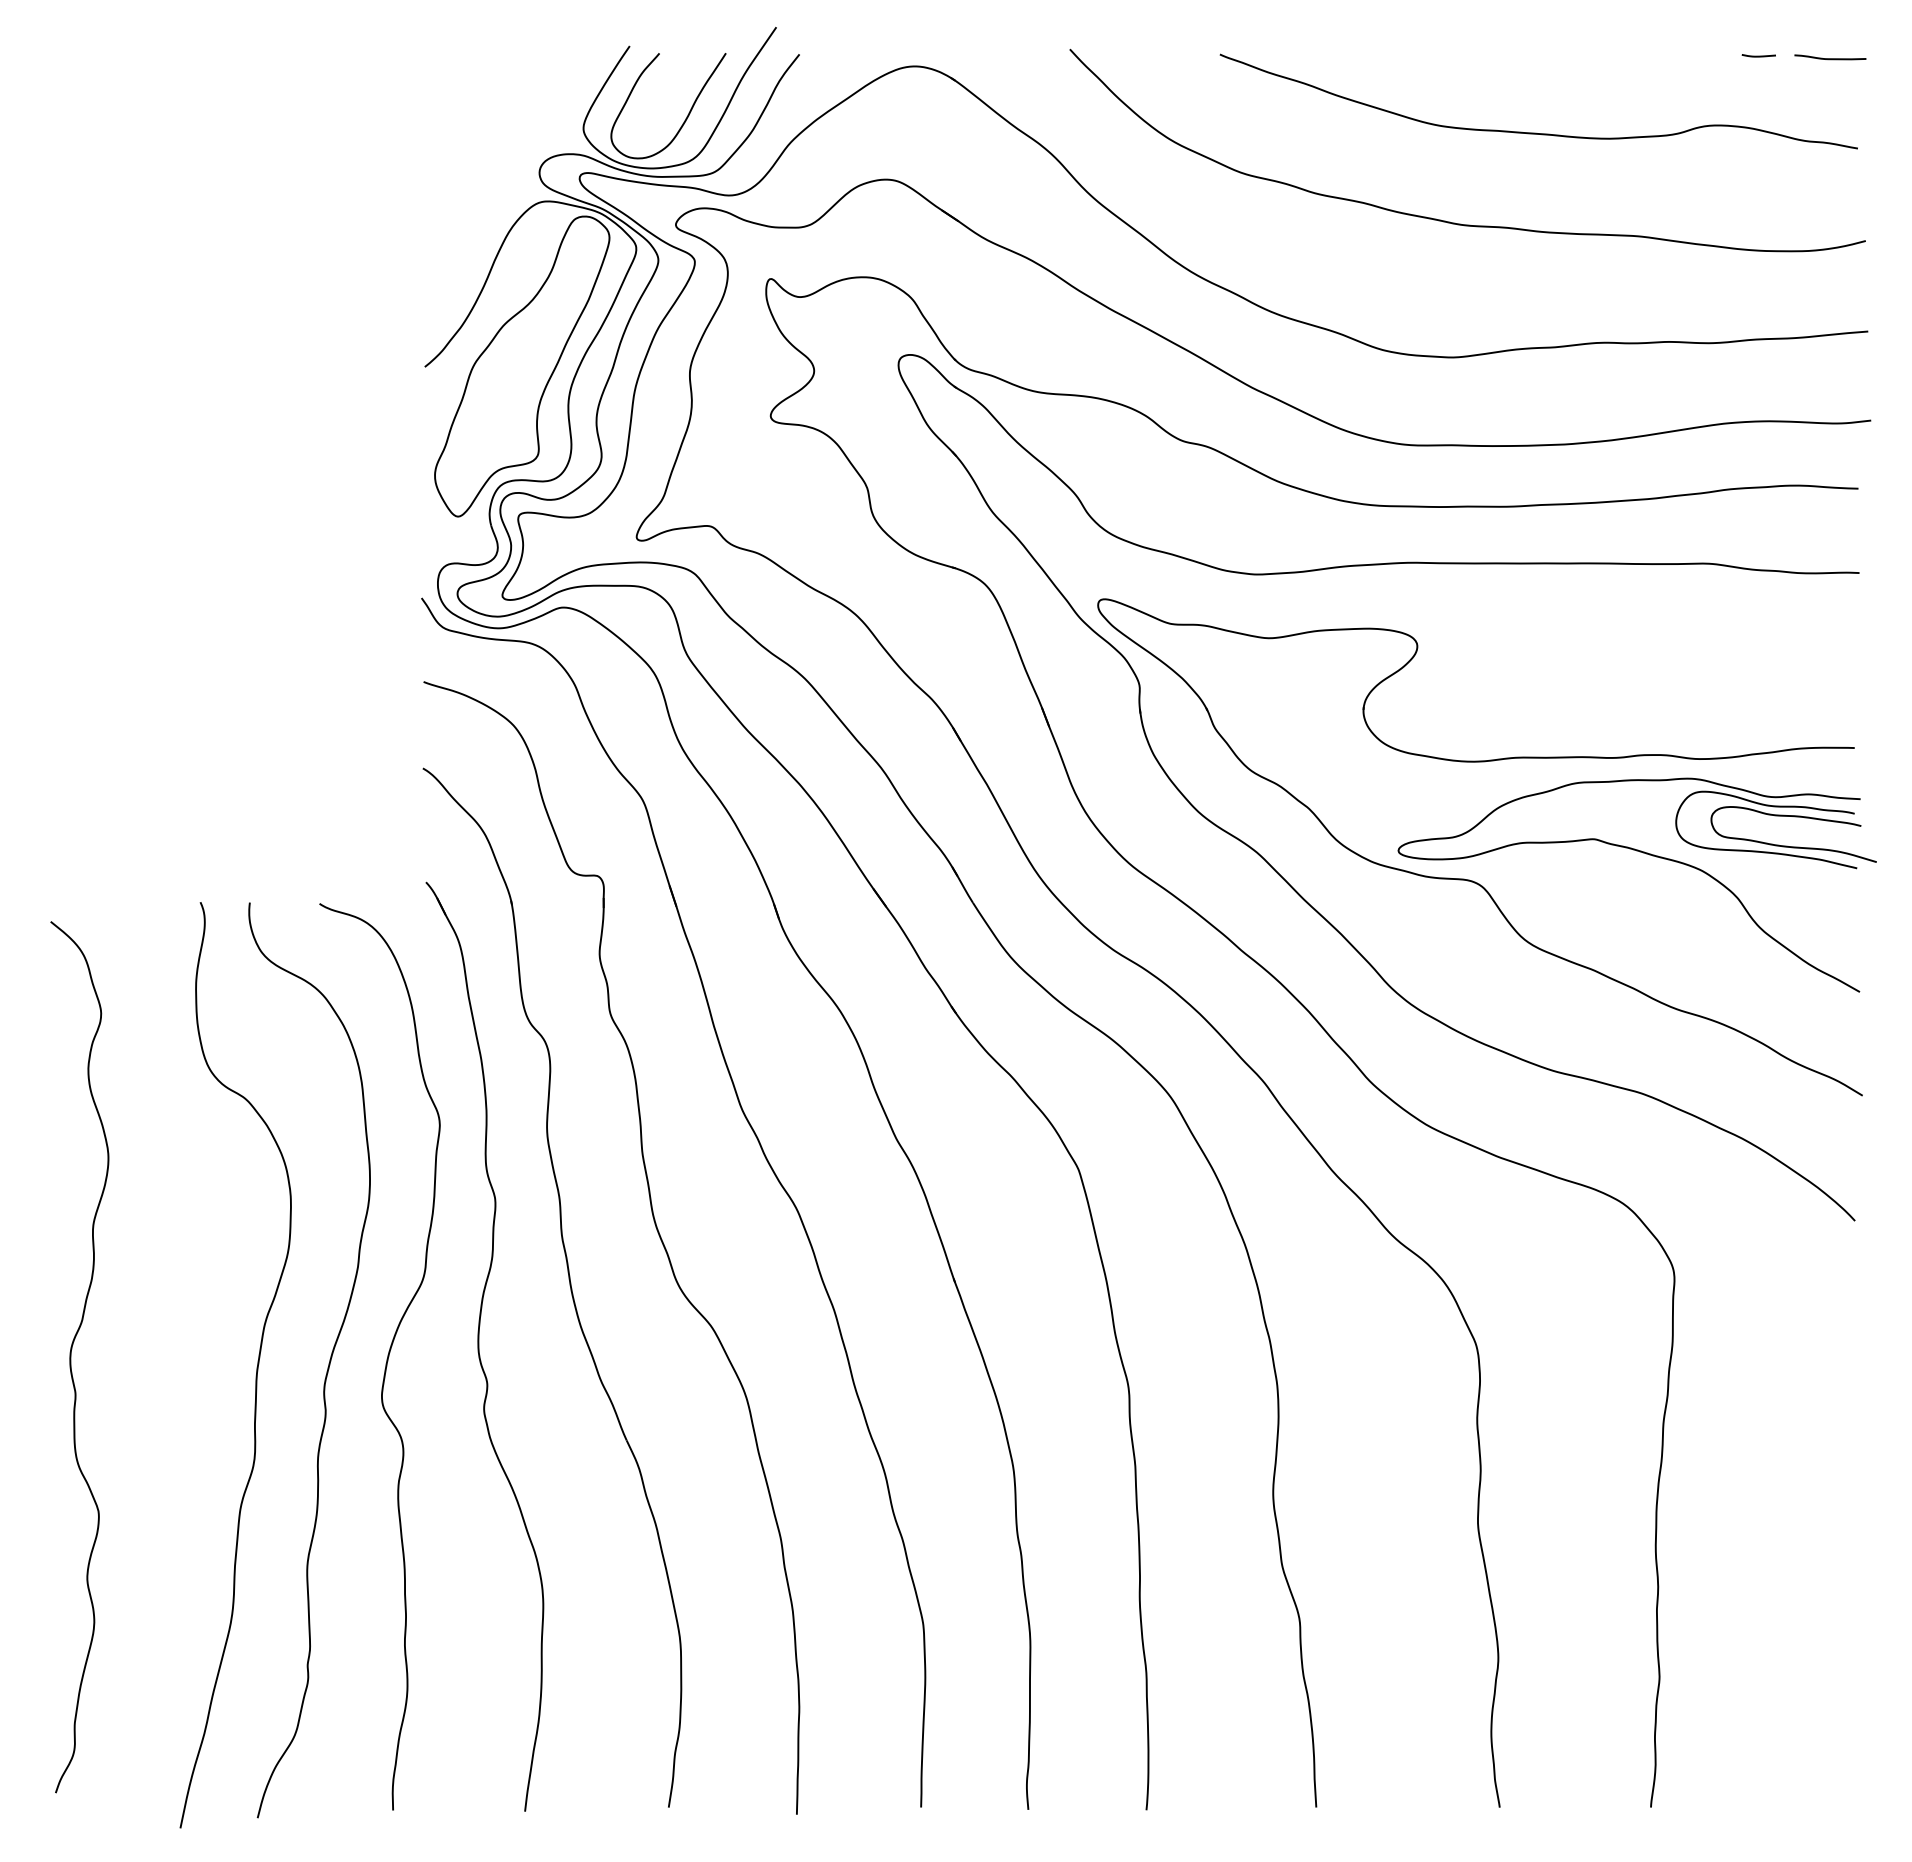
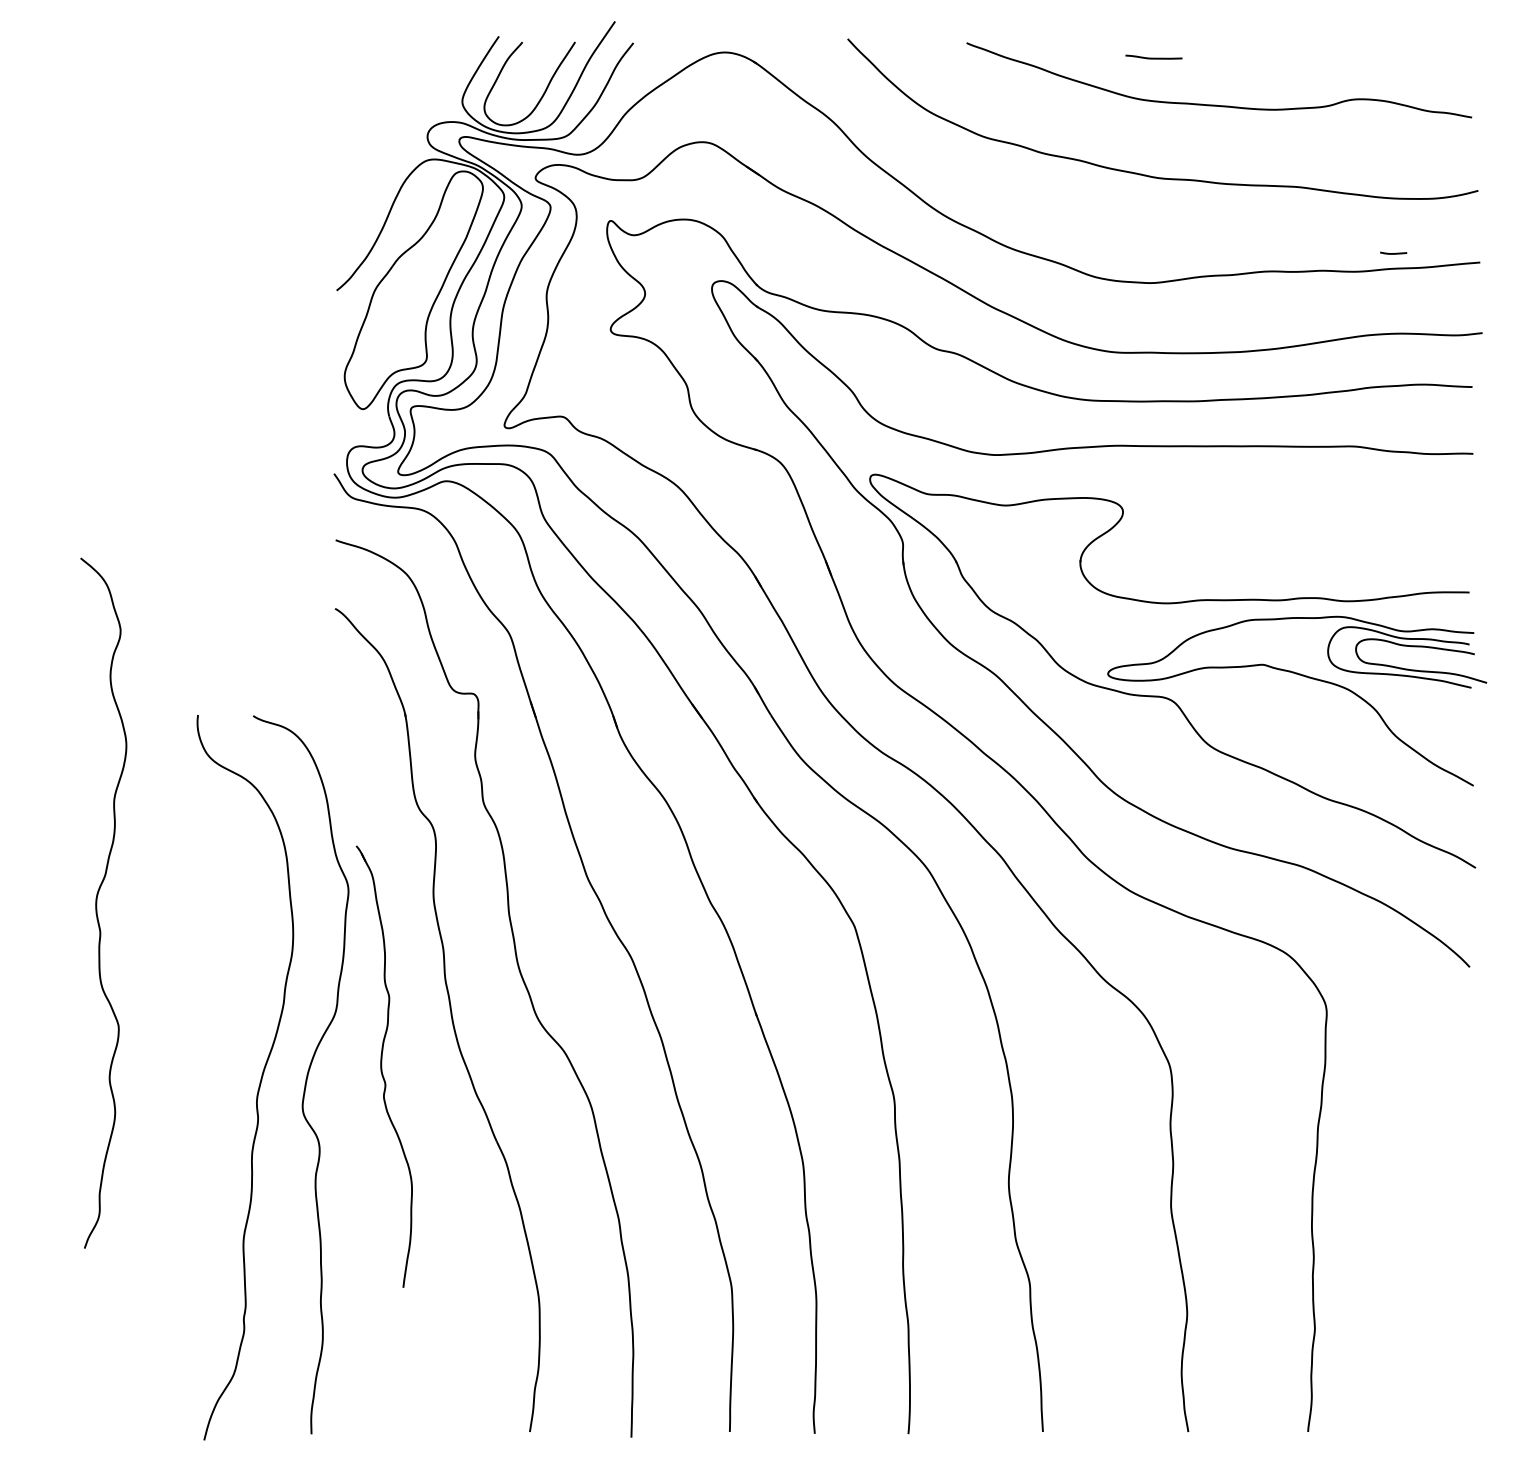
line: (1758, 55) -> (1393, 253), moved
curve: (1830, 58) -> (1154, 58), moved
part: (484, 1346) -> (383, 1066), size x0.6
curve: (71, 1357) -> (97, 903), moved
curve: (256, 1367) -> (203, 1083), removed

